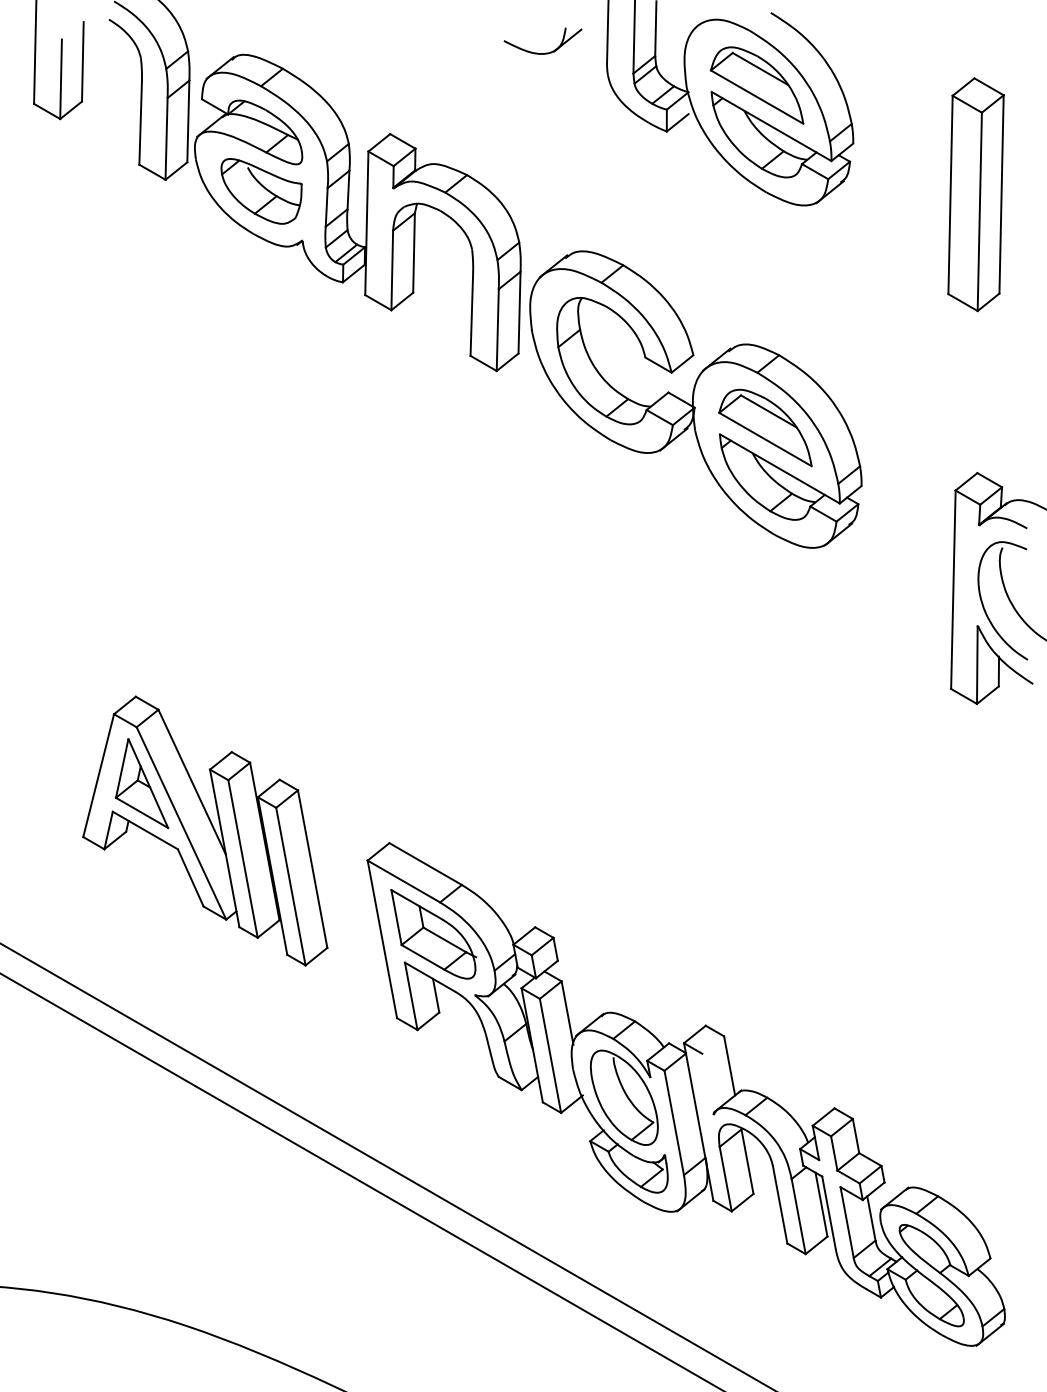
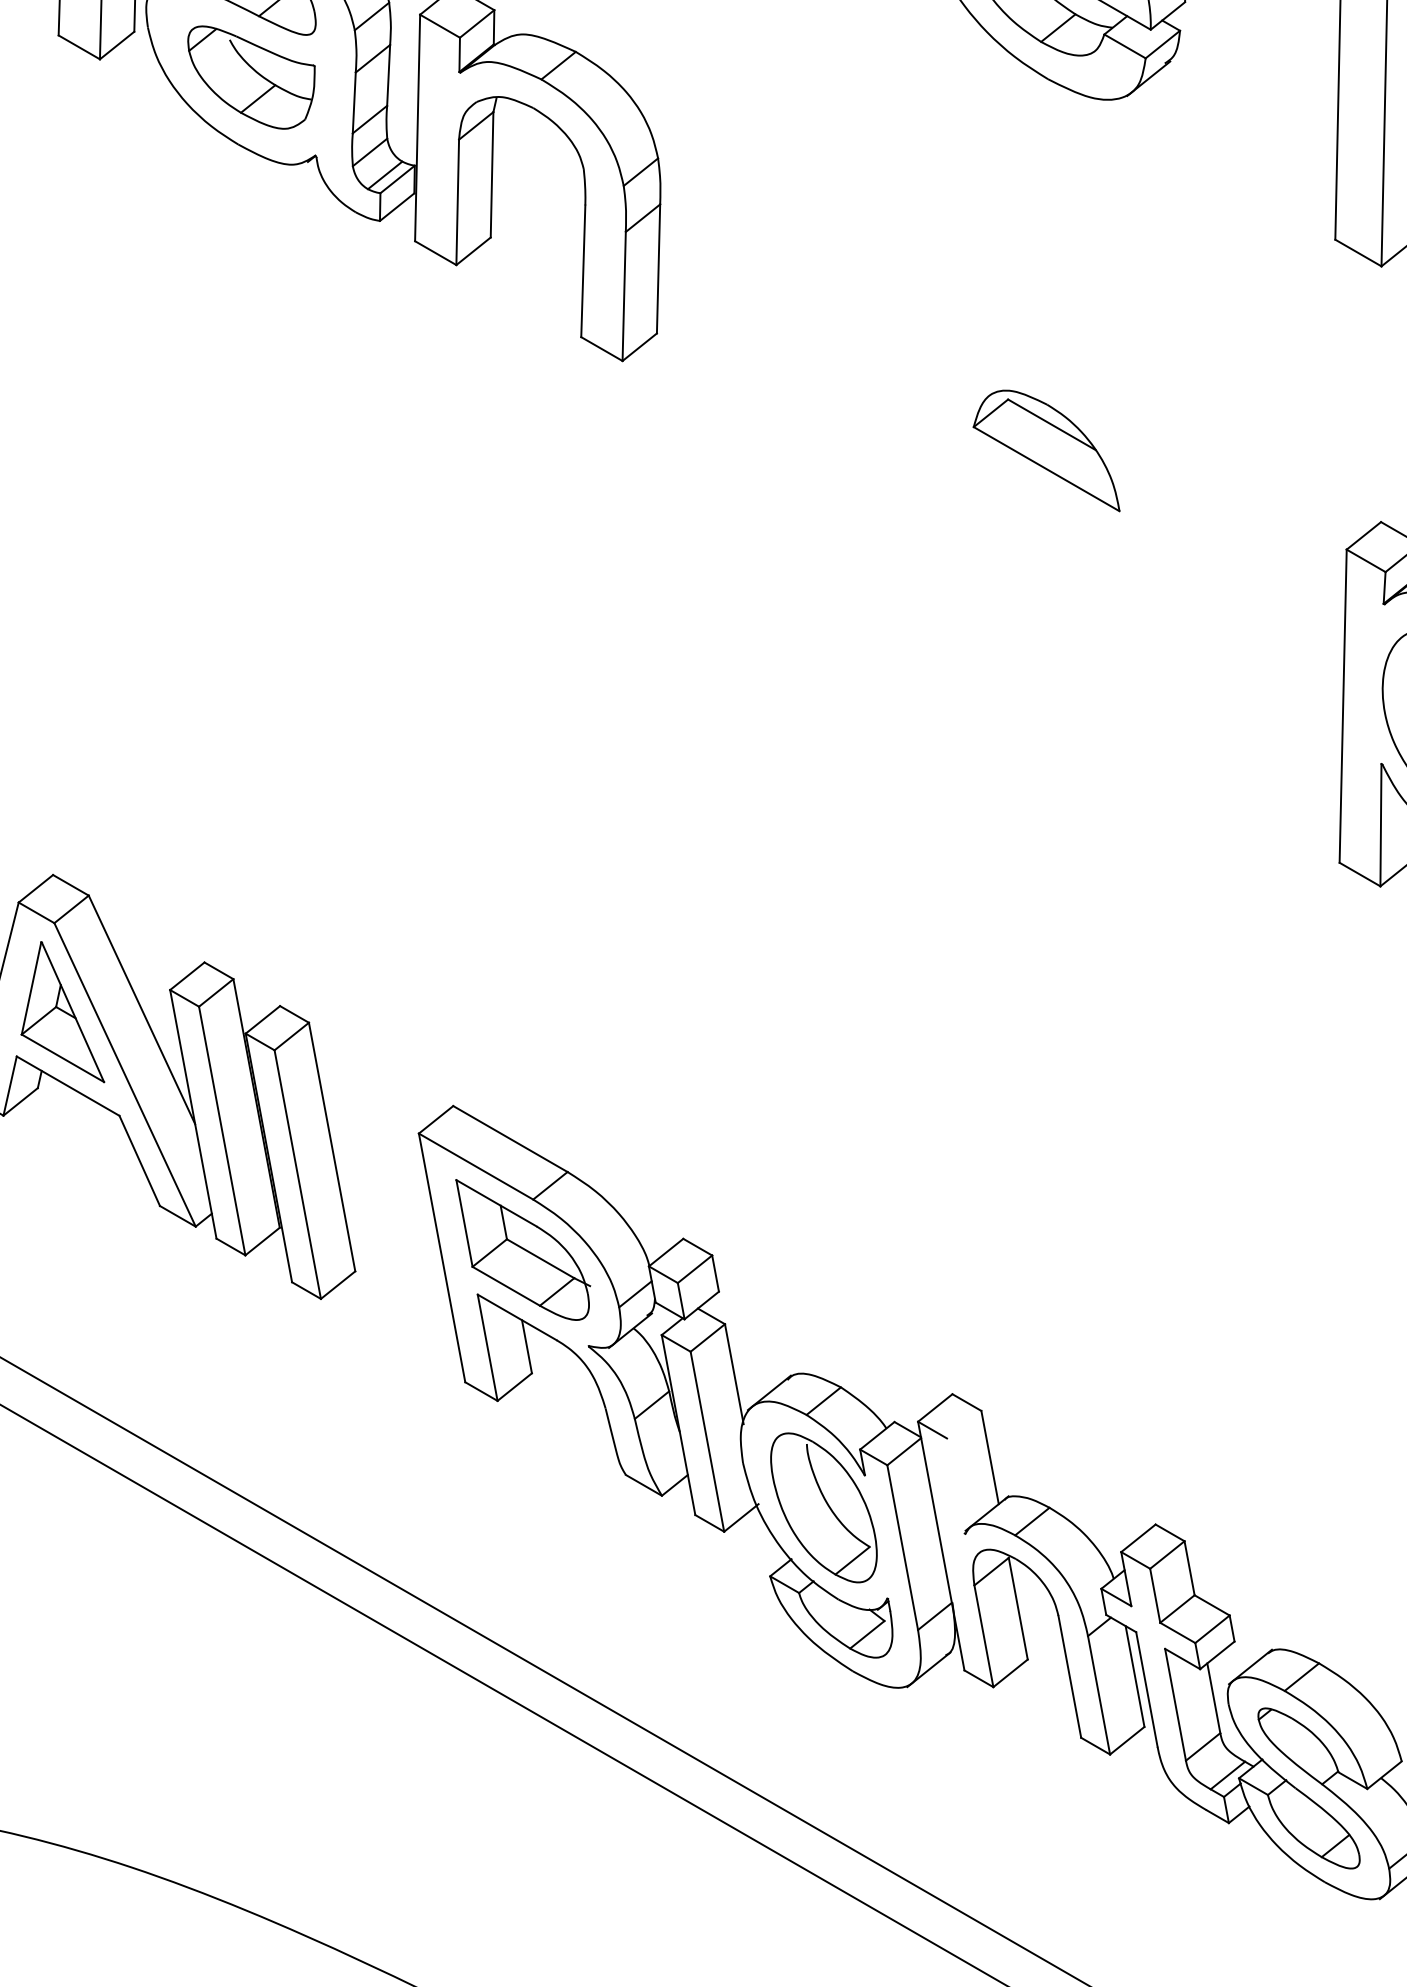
part: (695, 399) -> (936, 405), removed

